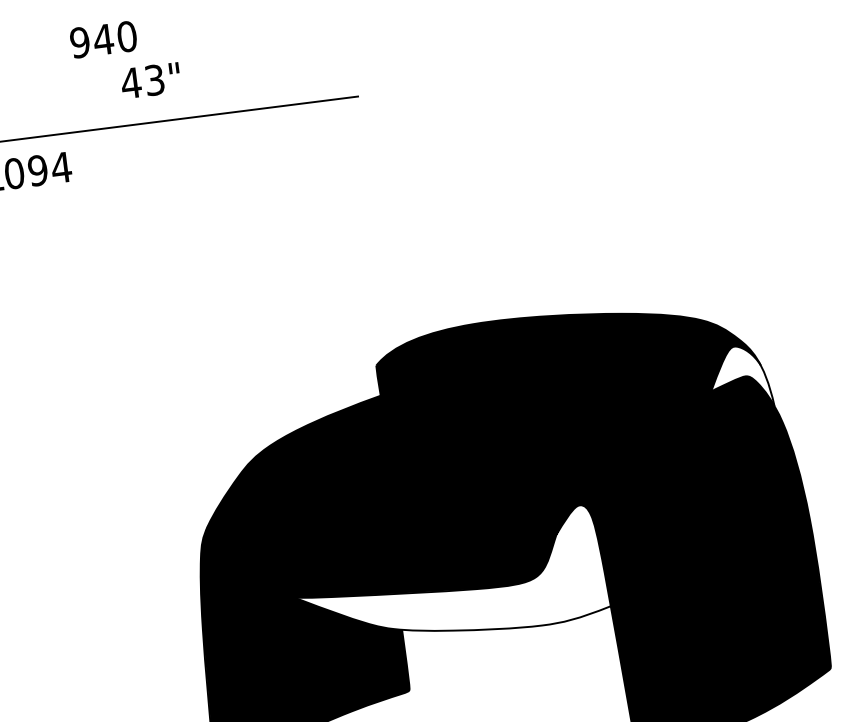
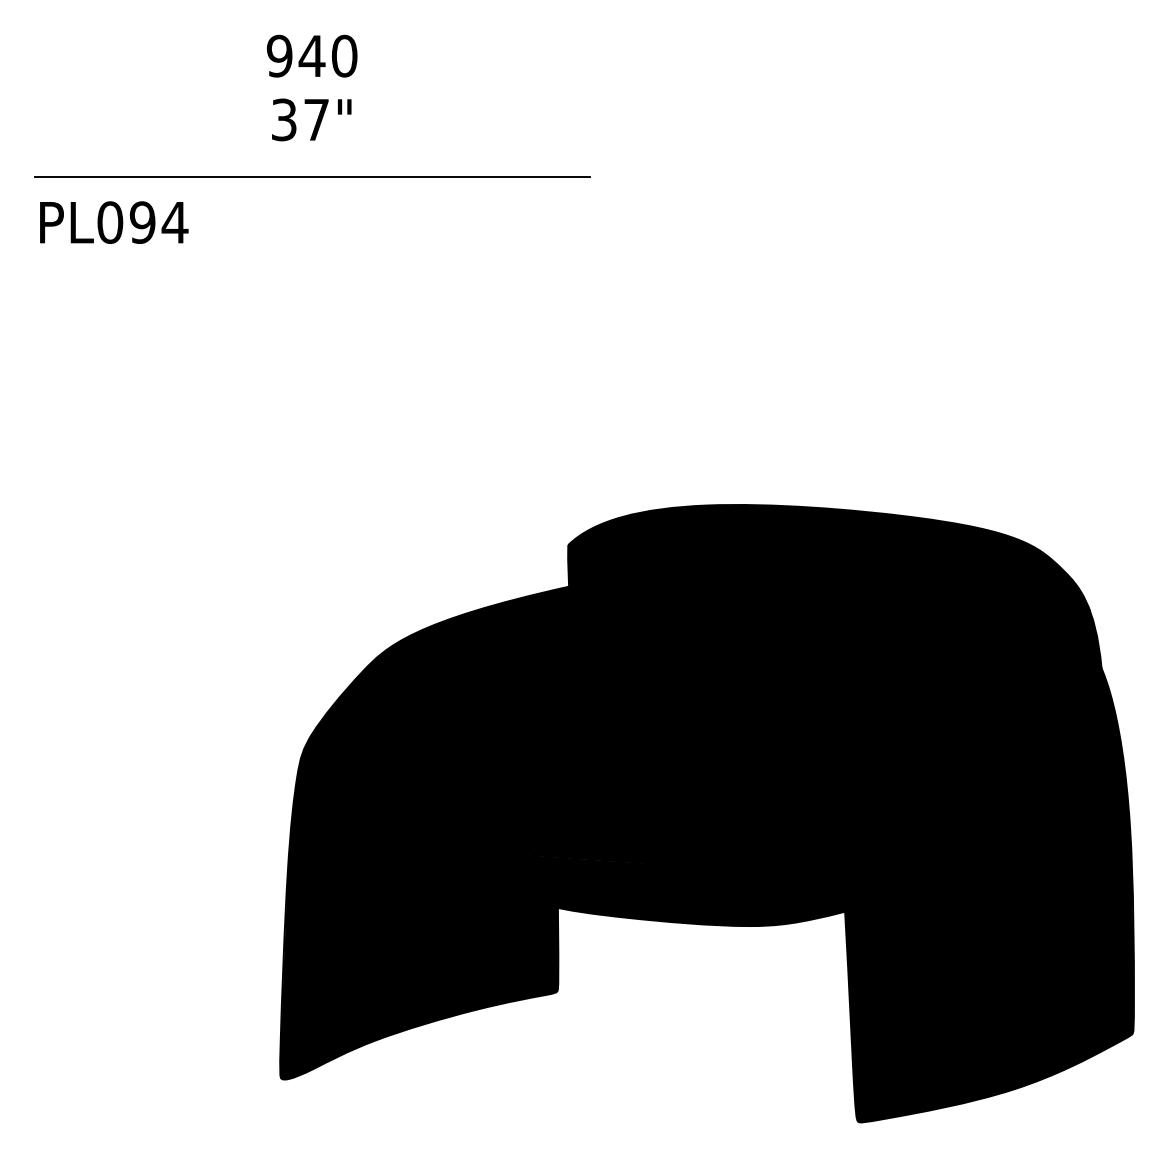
text: (103, 39) -> (311, 55), moved
text: (142, 81) -> (299, 119), 43" -> 37"
fill: (740, 378) -> (1059, 624), added
fill: (449, 579) -> (631, 847), added

